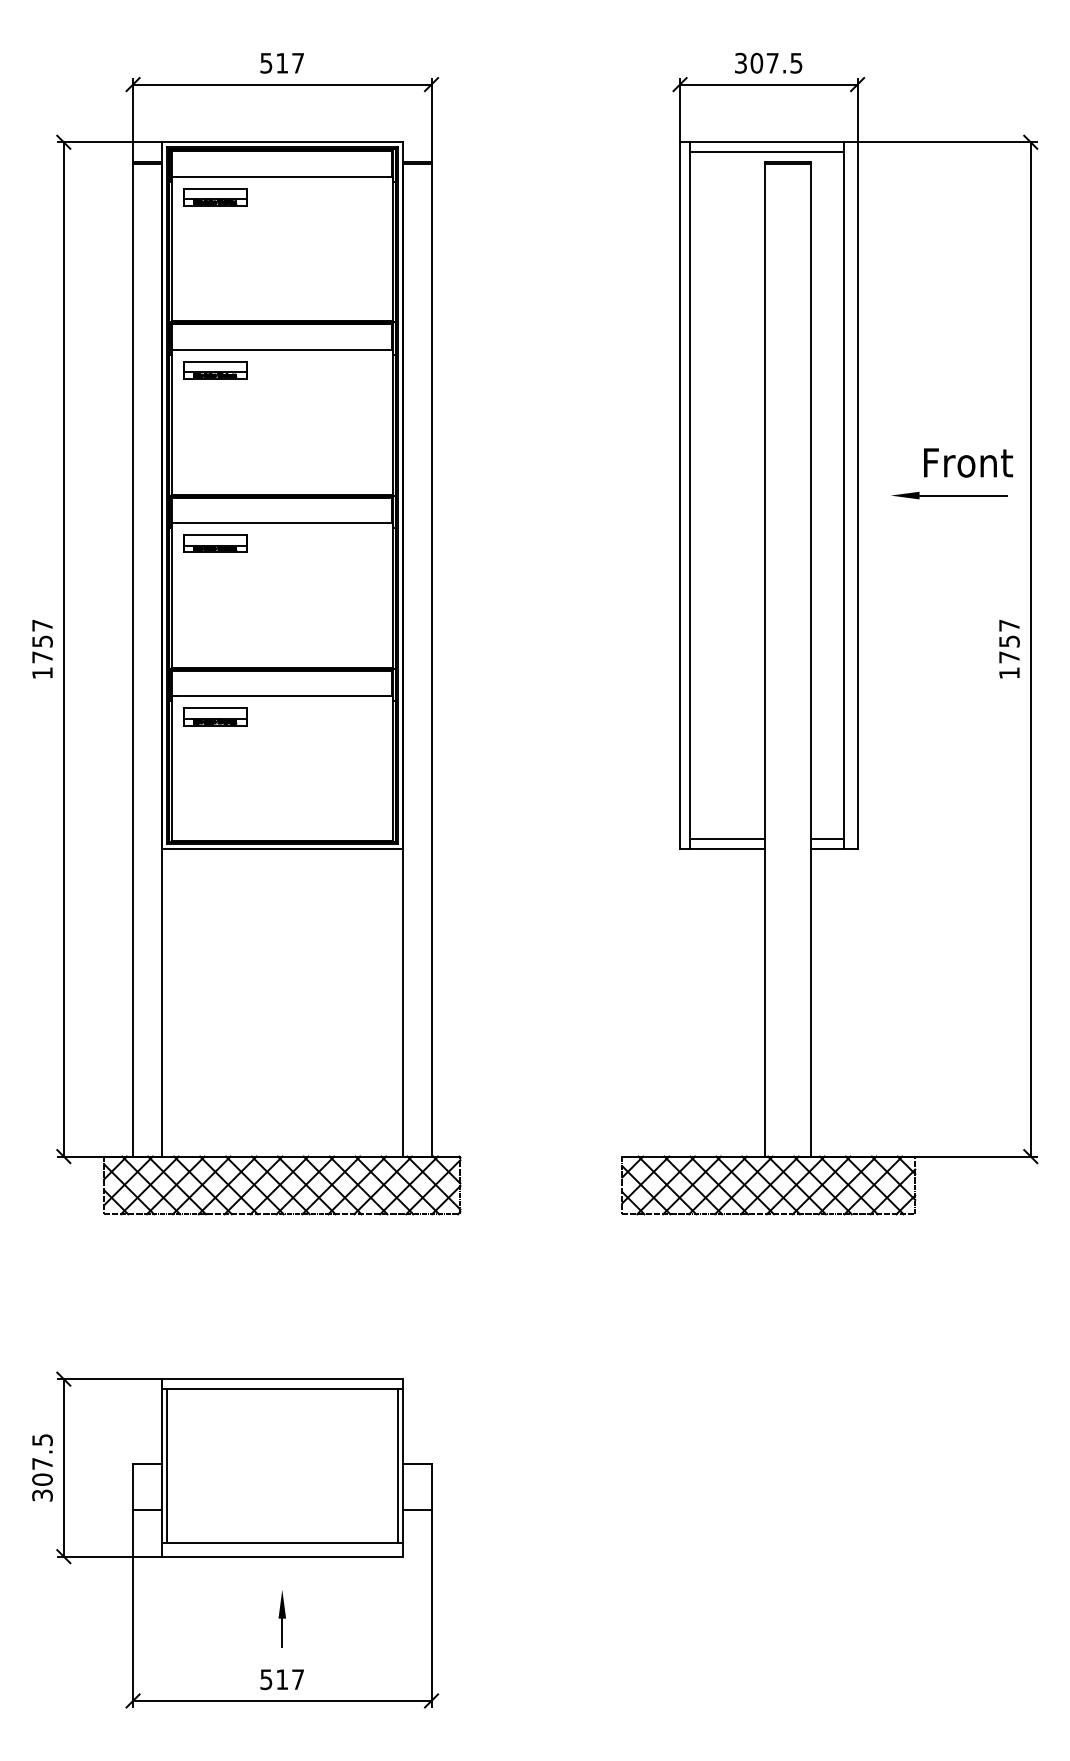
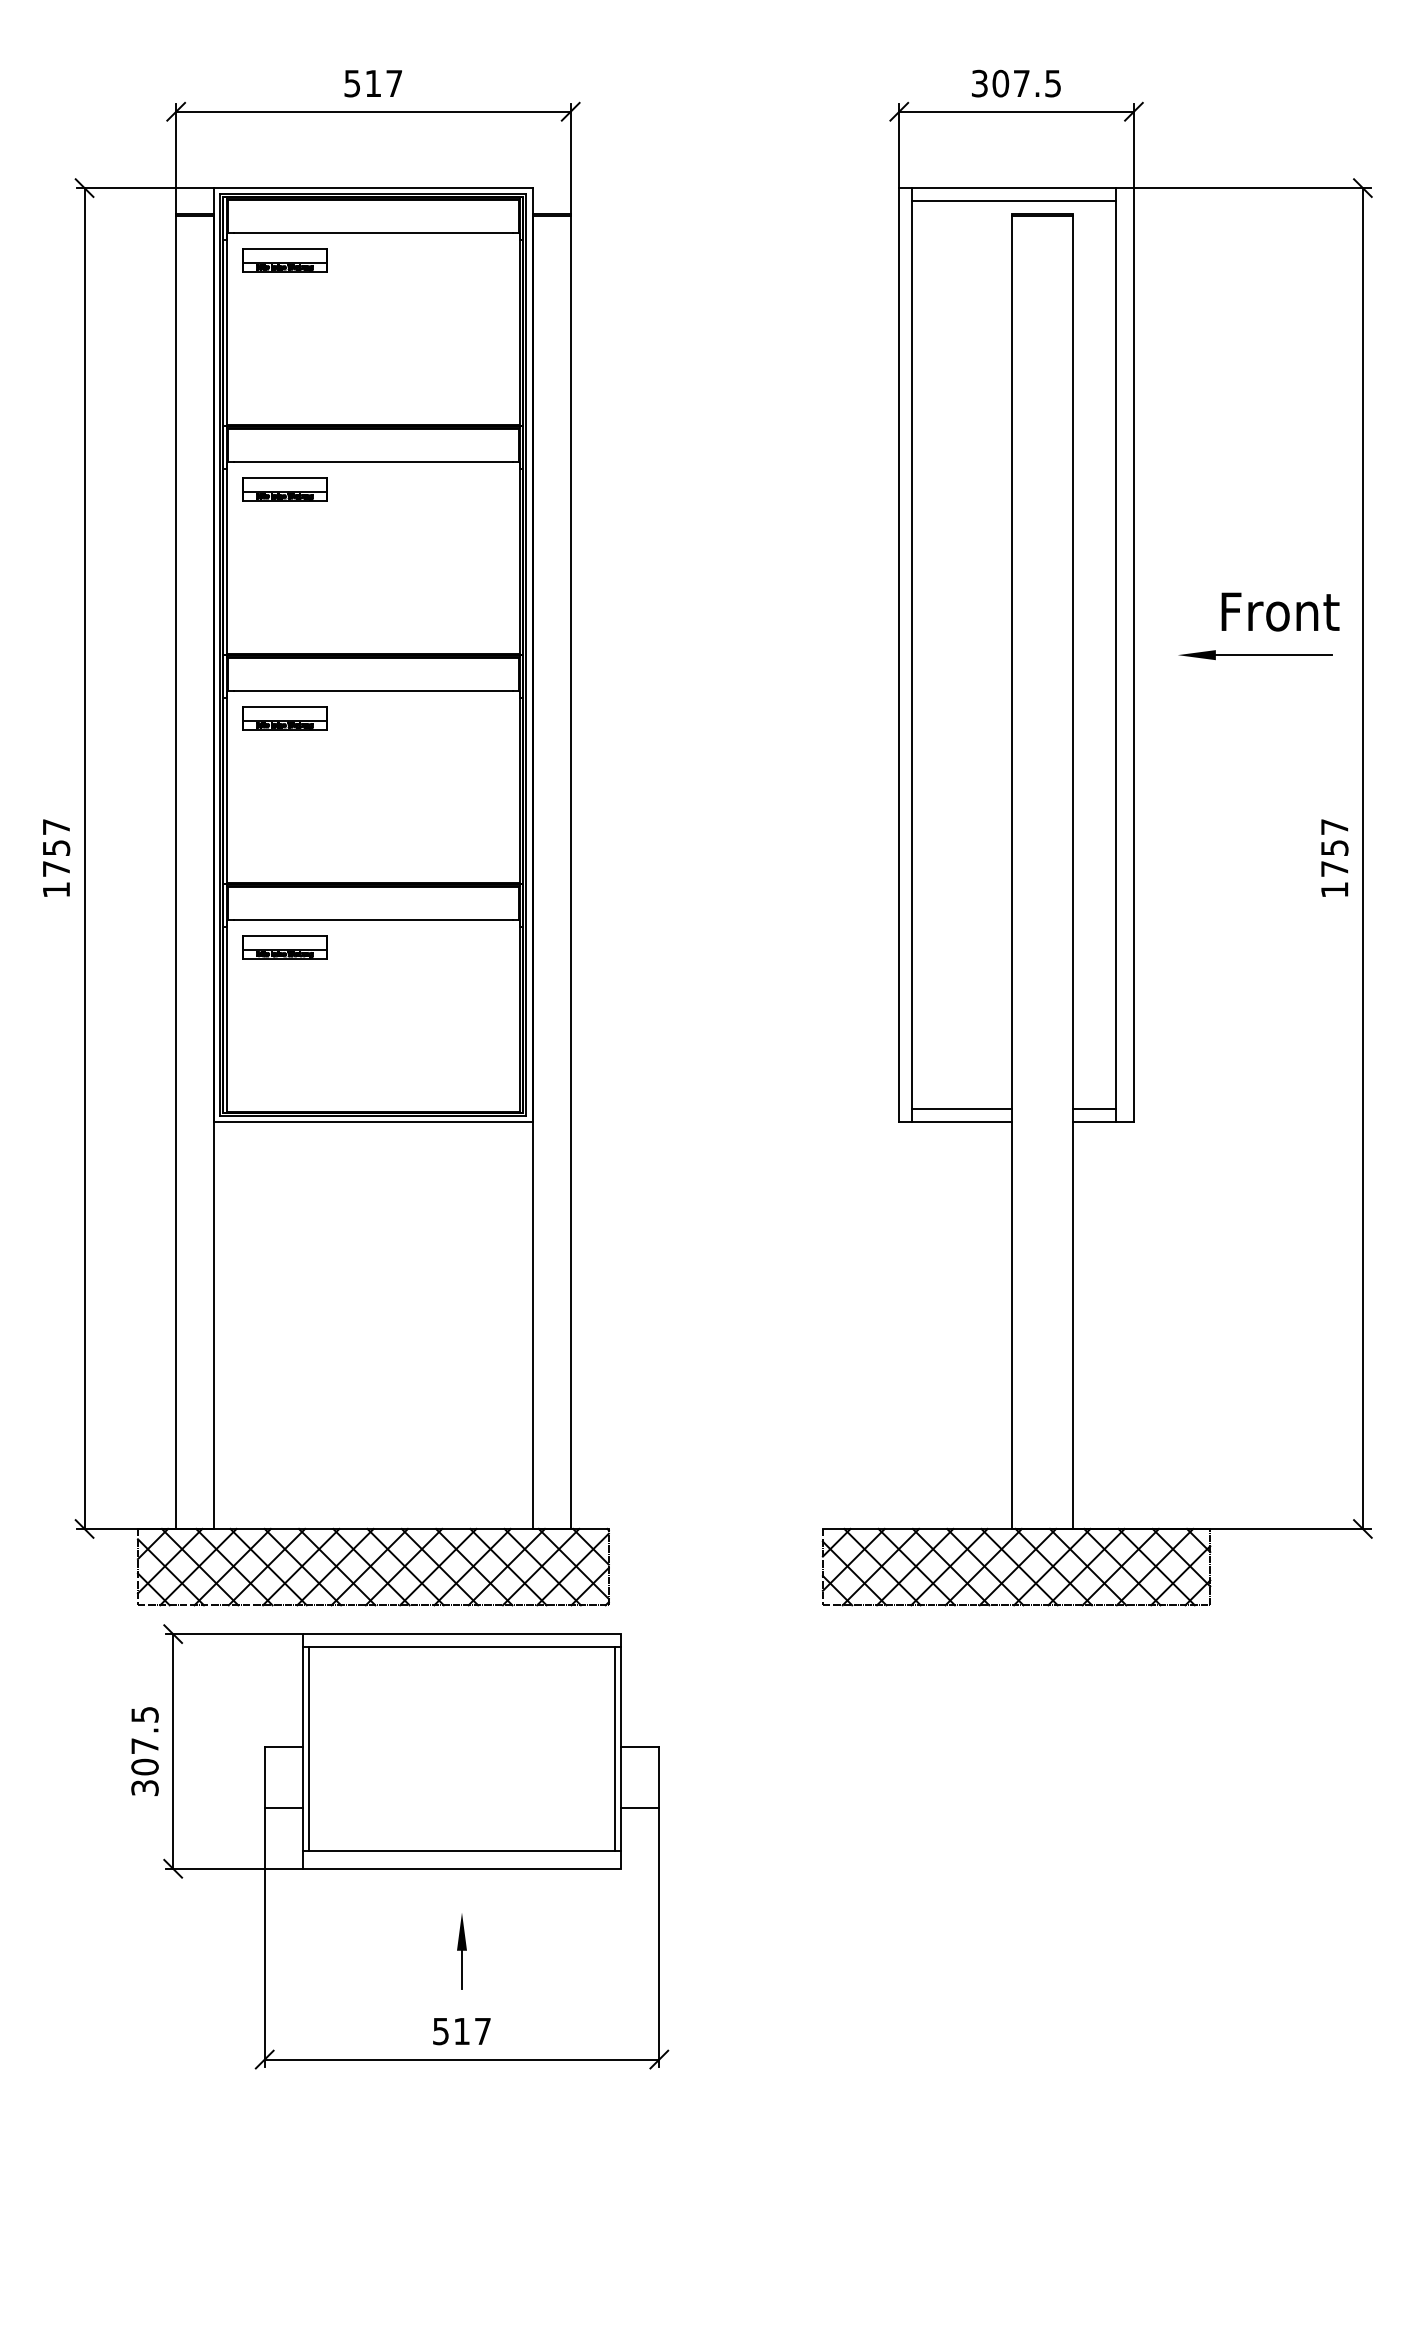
part: (235, 1539) -> (400, 1846), moved

